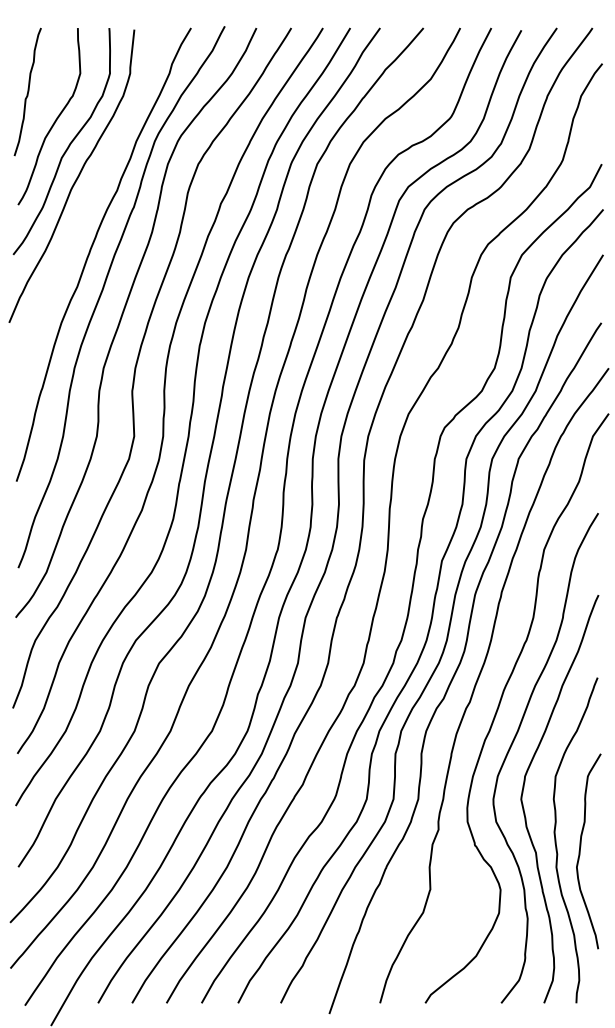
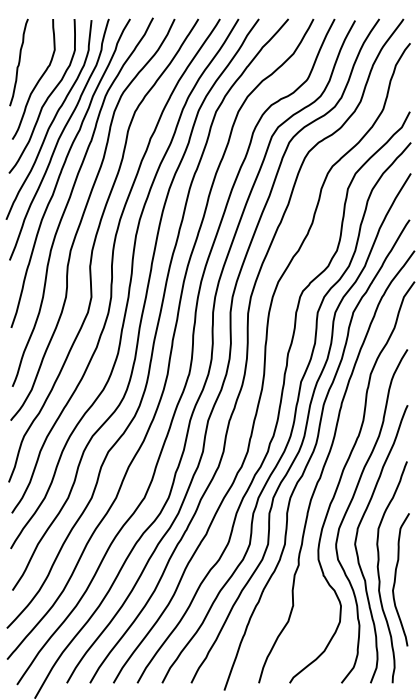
curve: (87, 204) -> (59, 139), added

